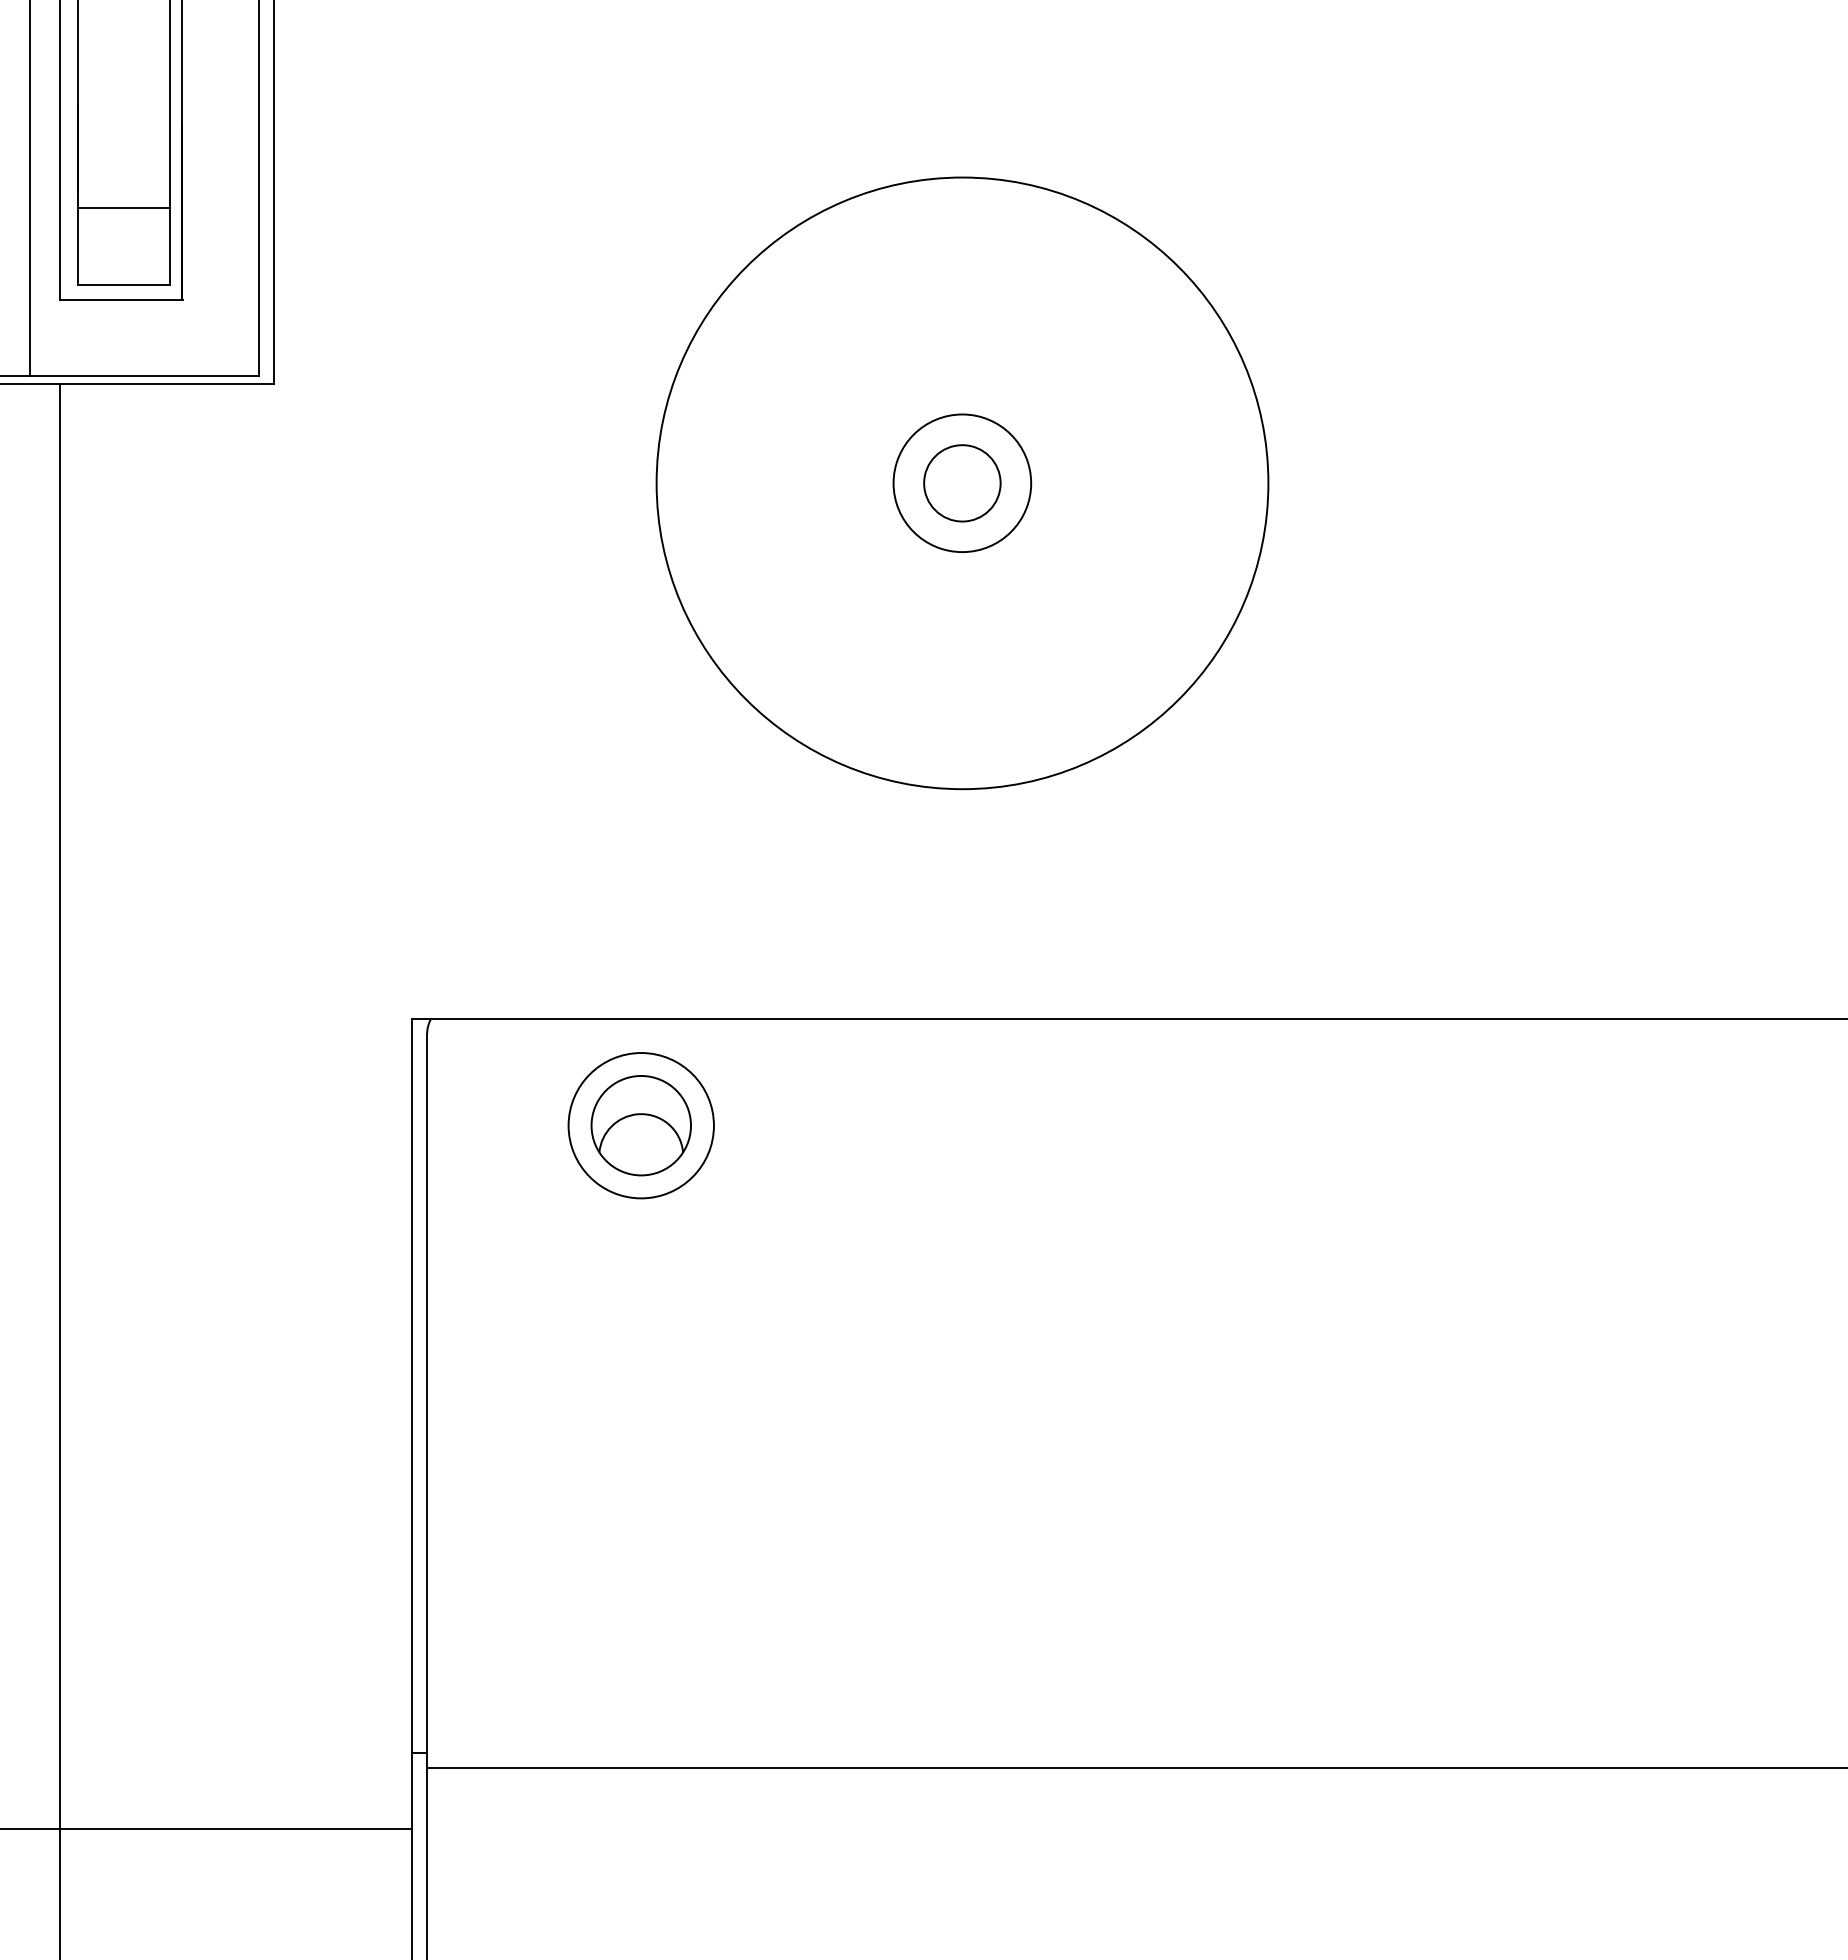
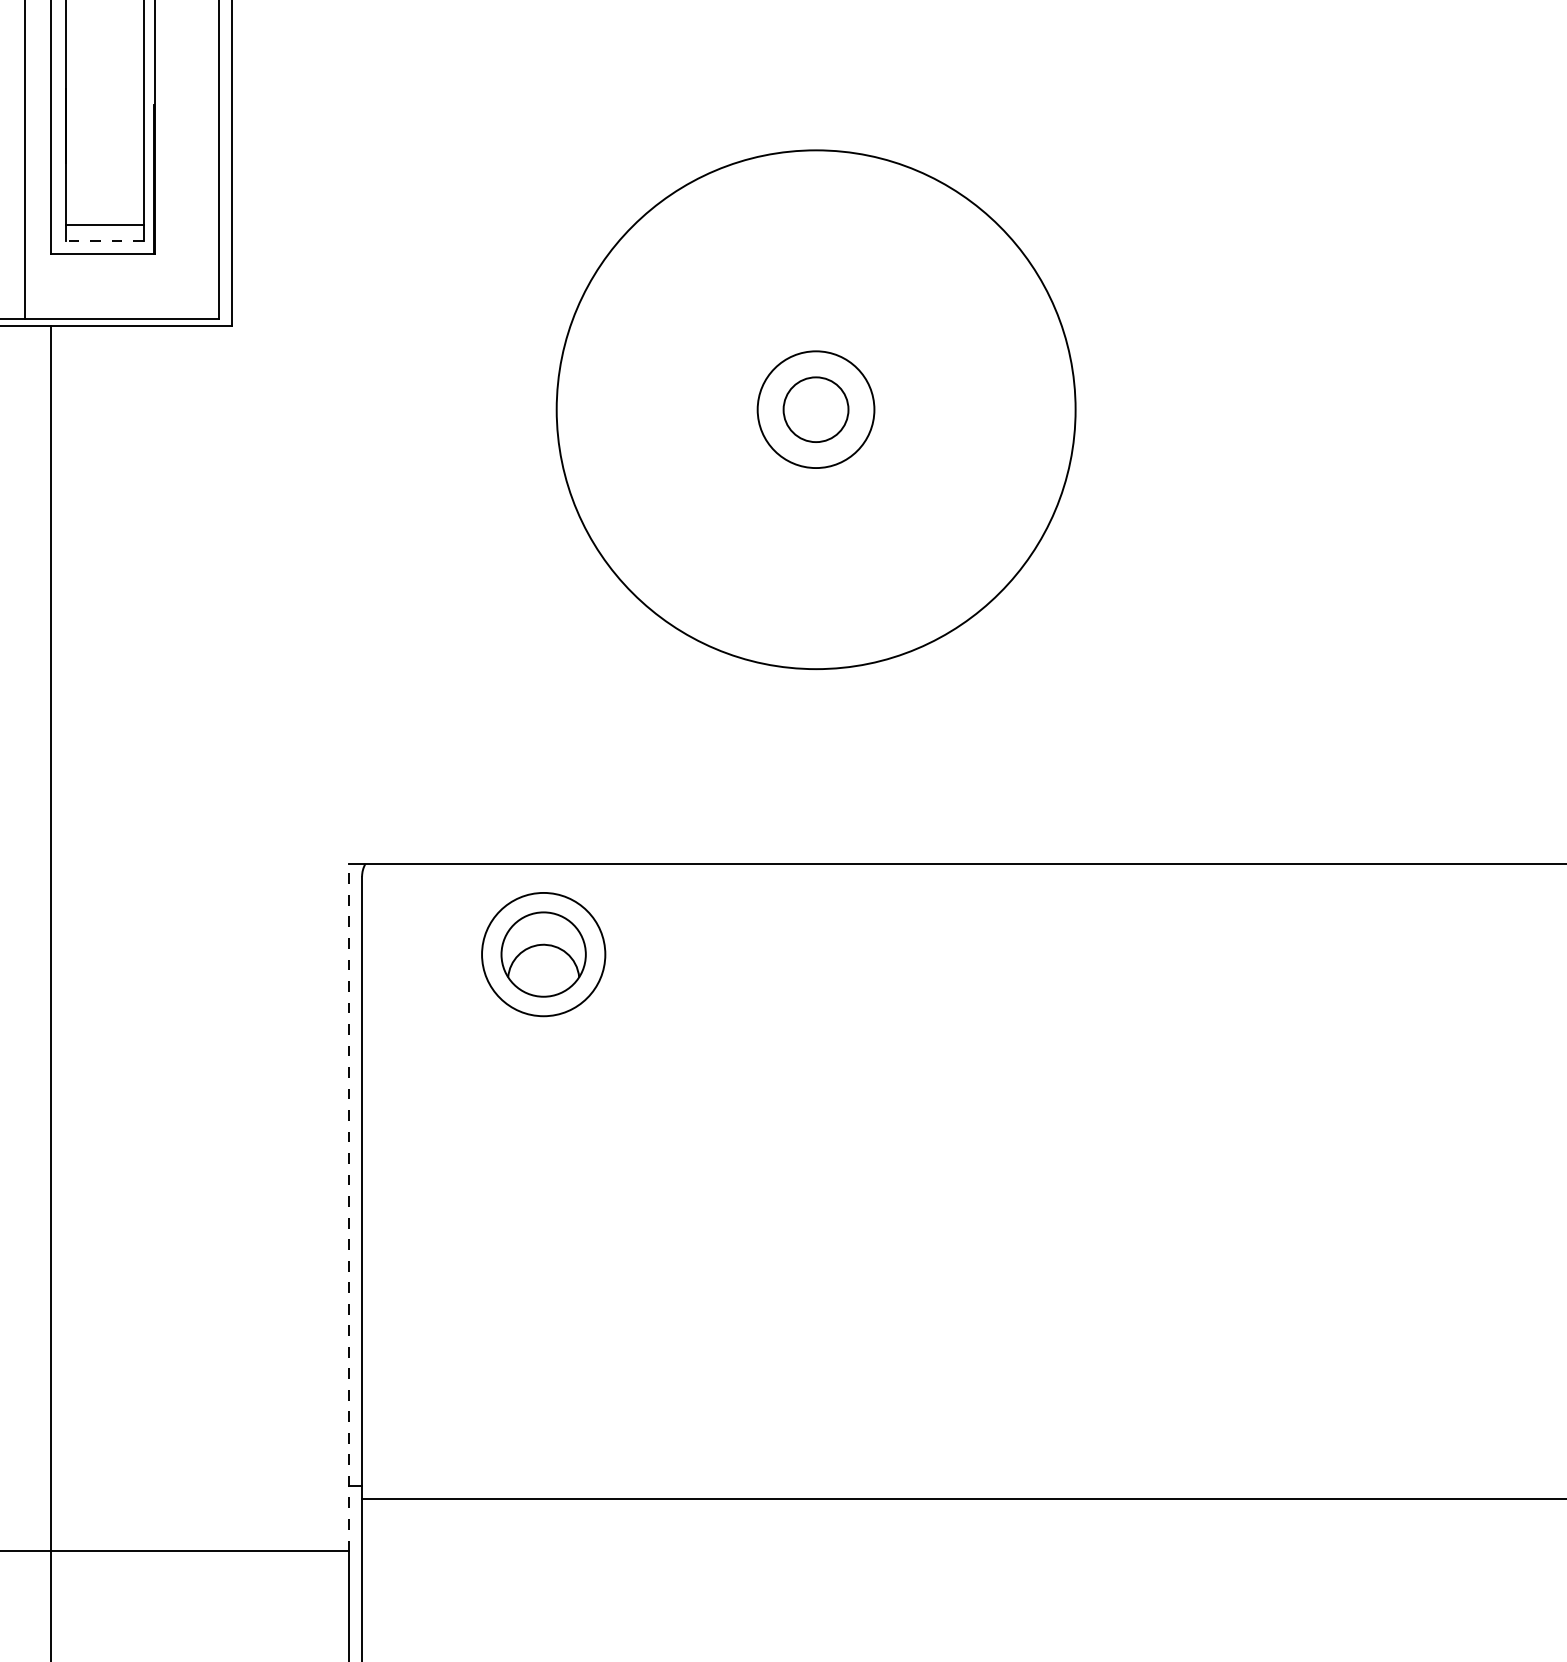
line: (124, 208) -> (105, 225), moved
line: (124, 284) -> (105, 241), solid -> dashed
line: (411, 1423) -> (348, 1207), solid -> dashed

